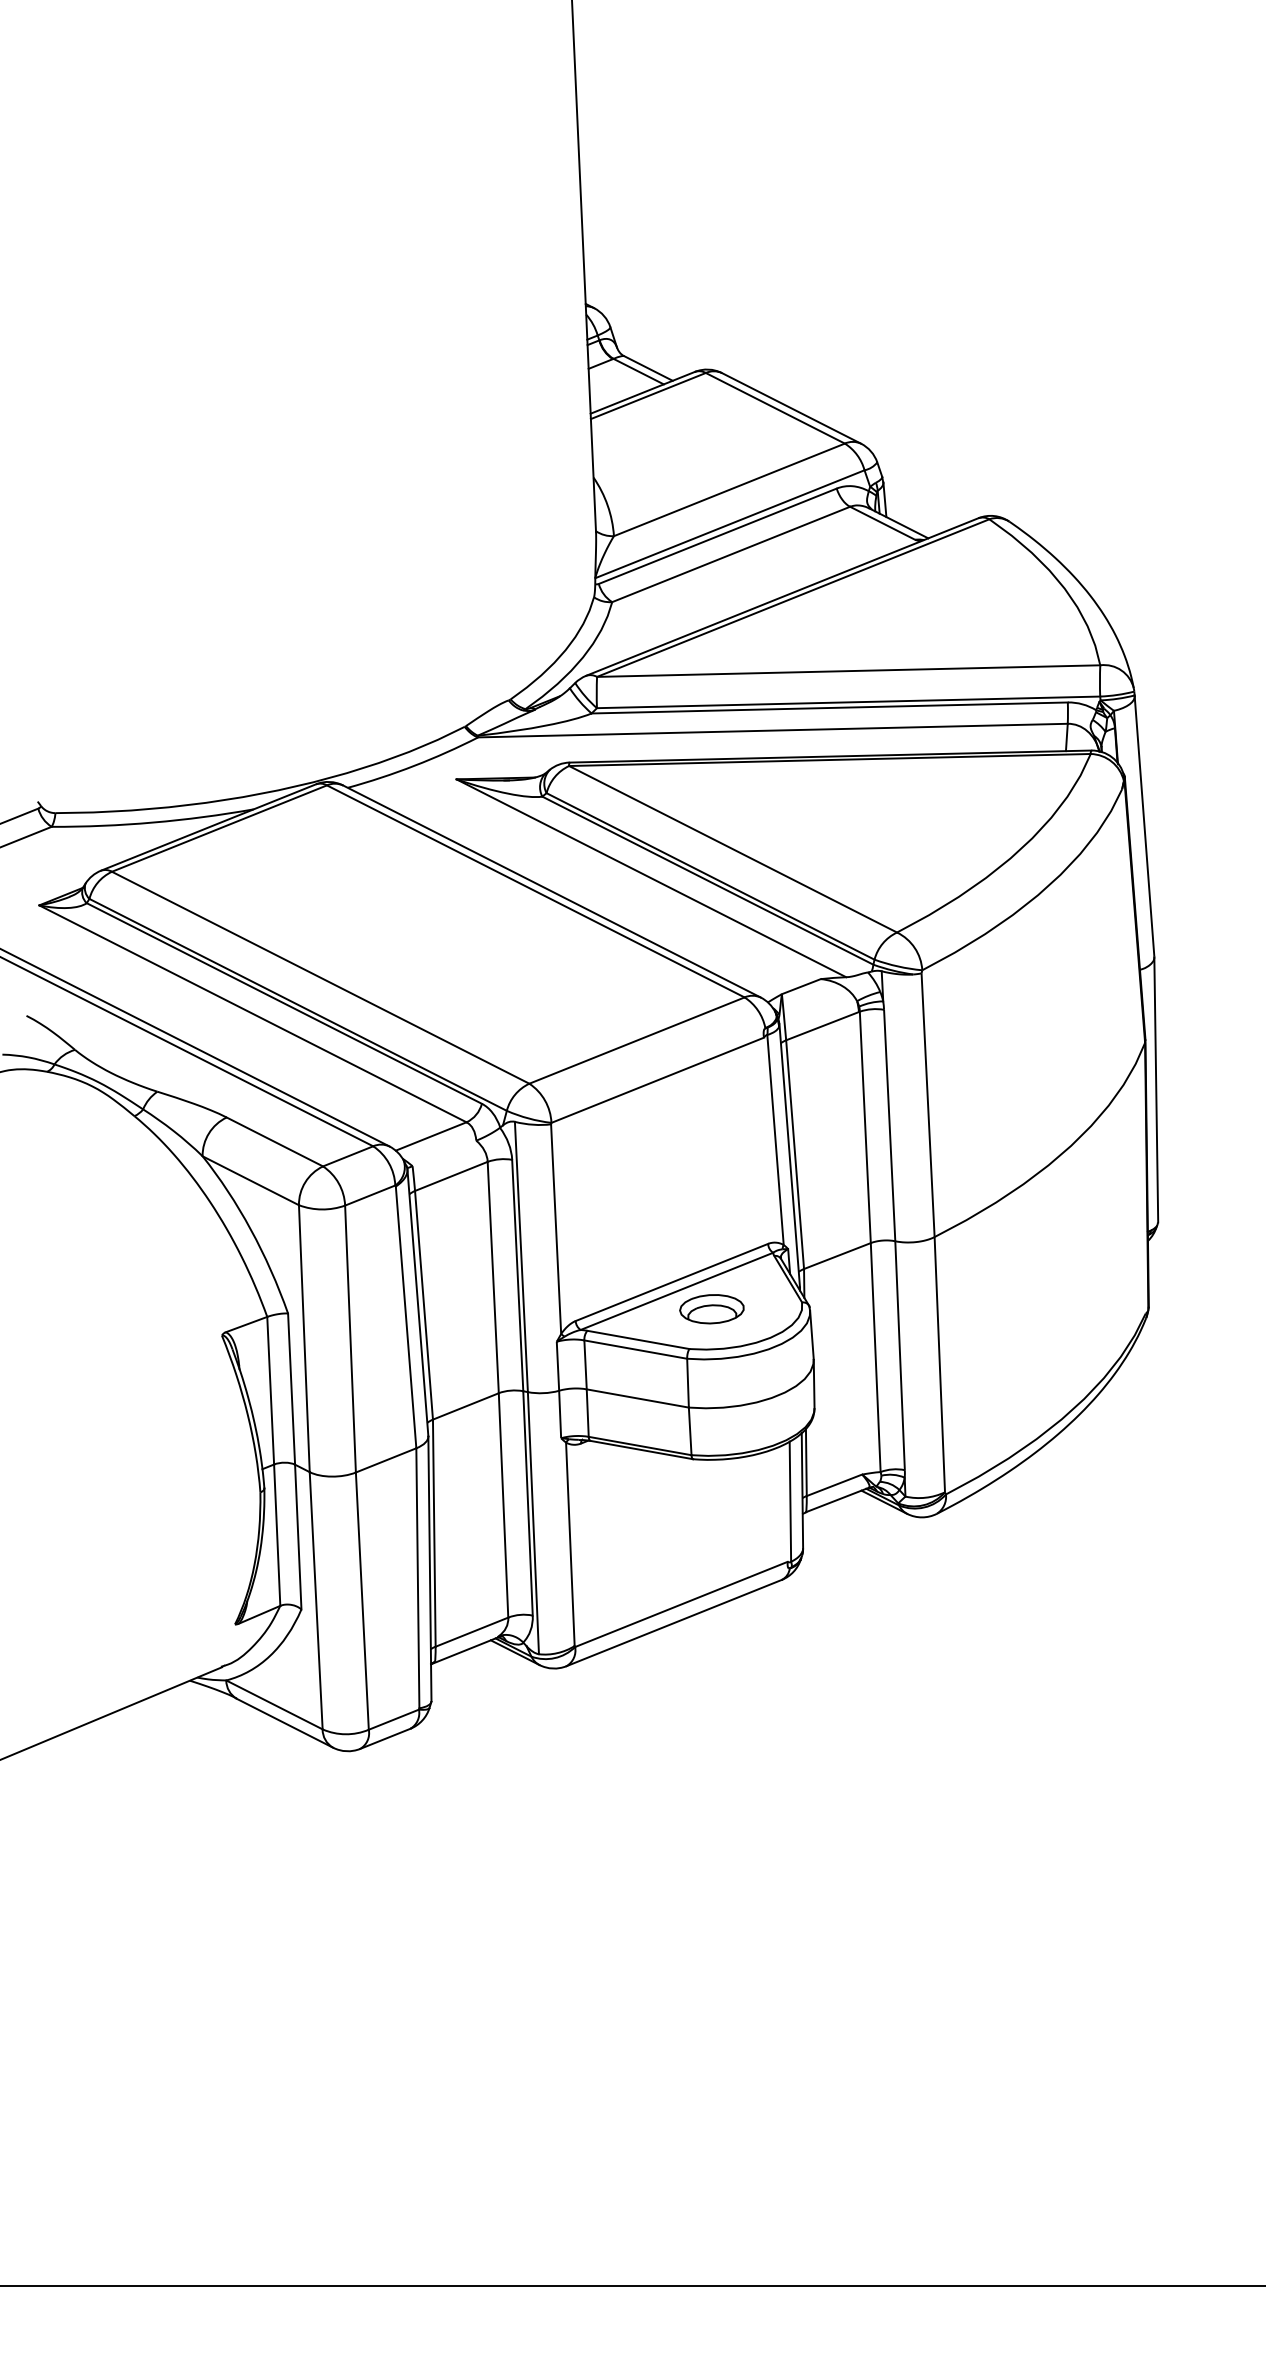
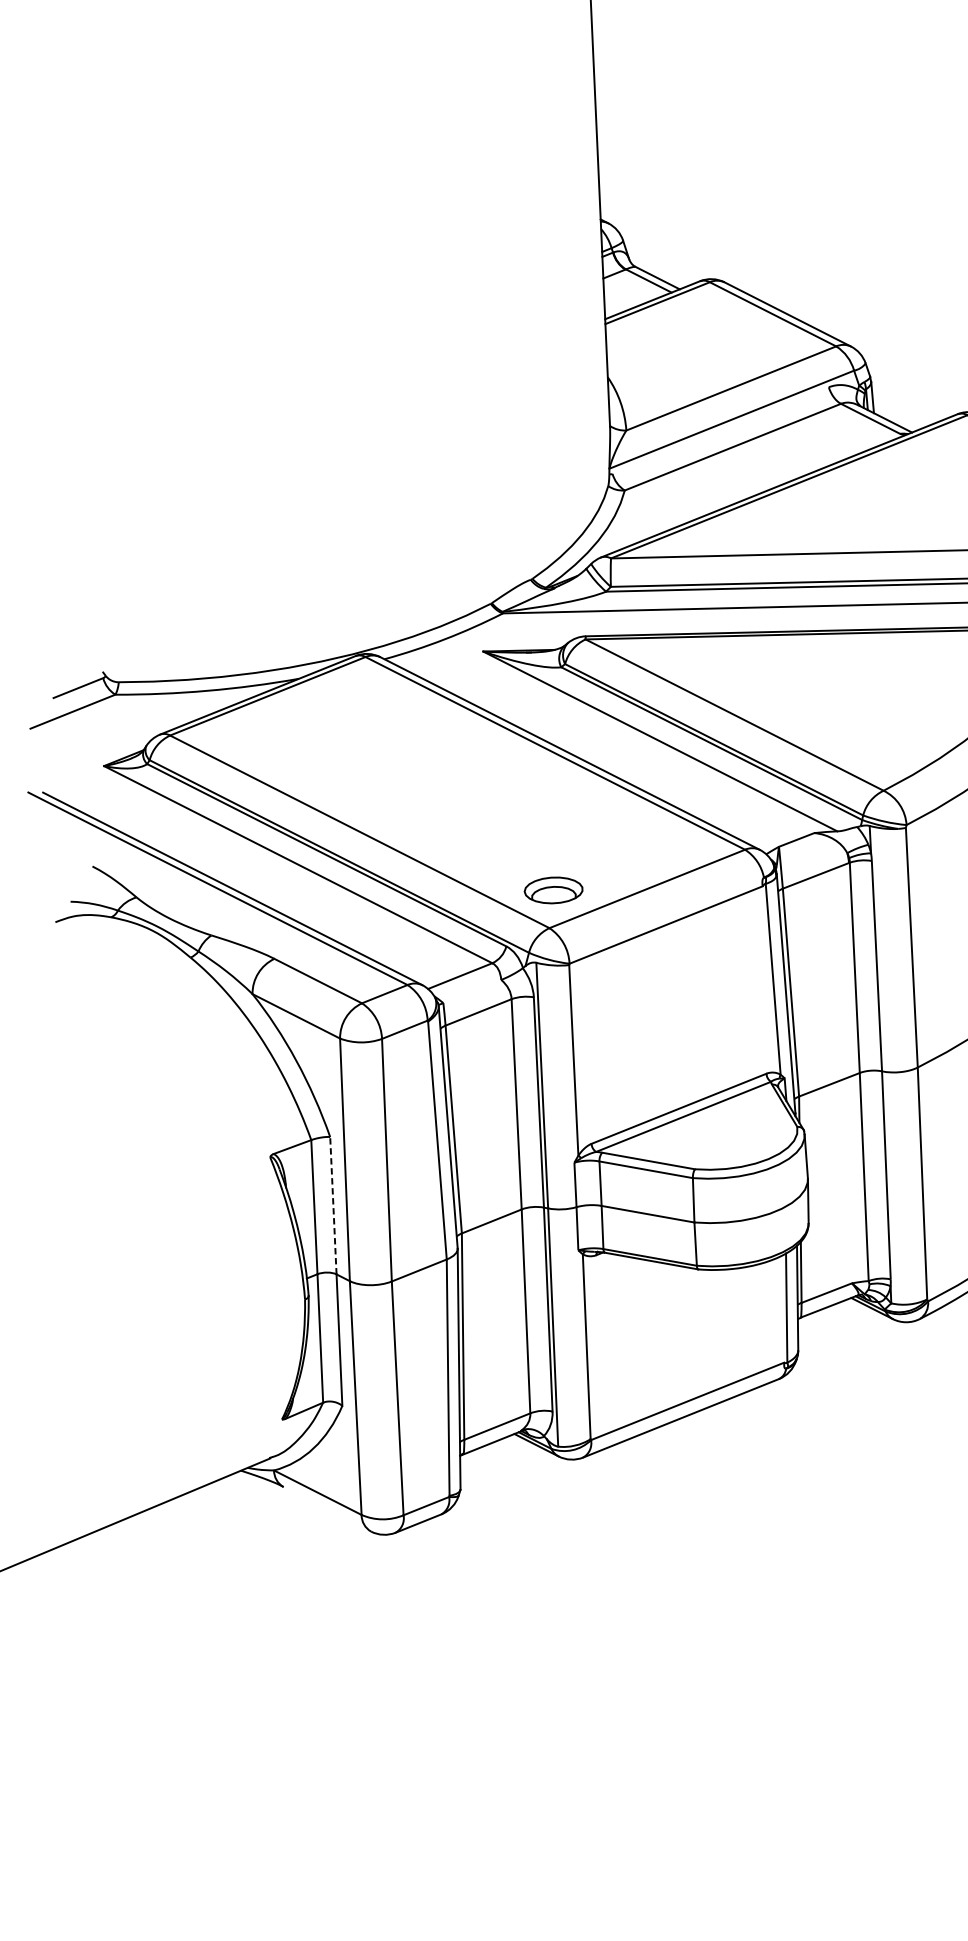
line: (717, 535) -> (720, 429), removed
part: (711, 1309) -> (553, 890), moved
line: (291, 1389) -> (333, 1206), solid -> dashed
line: (284, 1722) -> (326, 1508), removed

